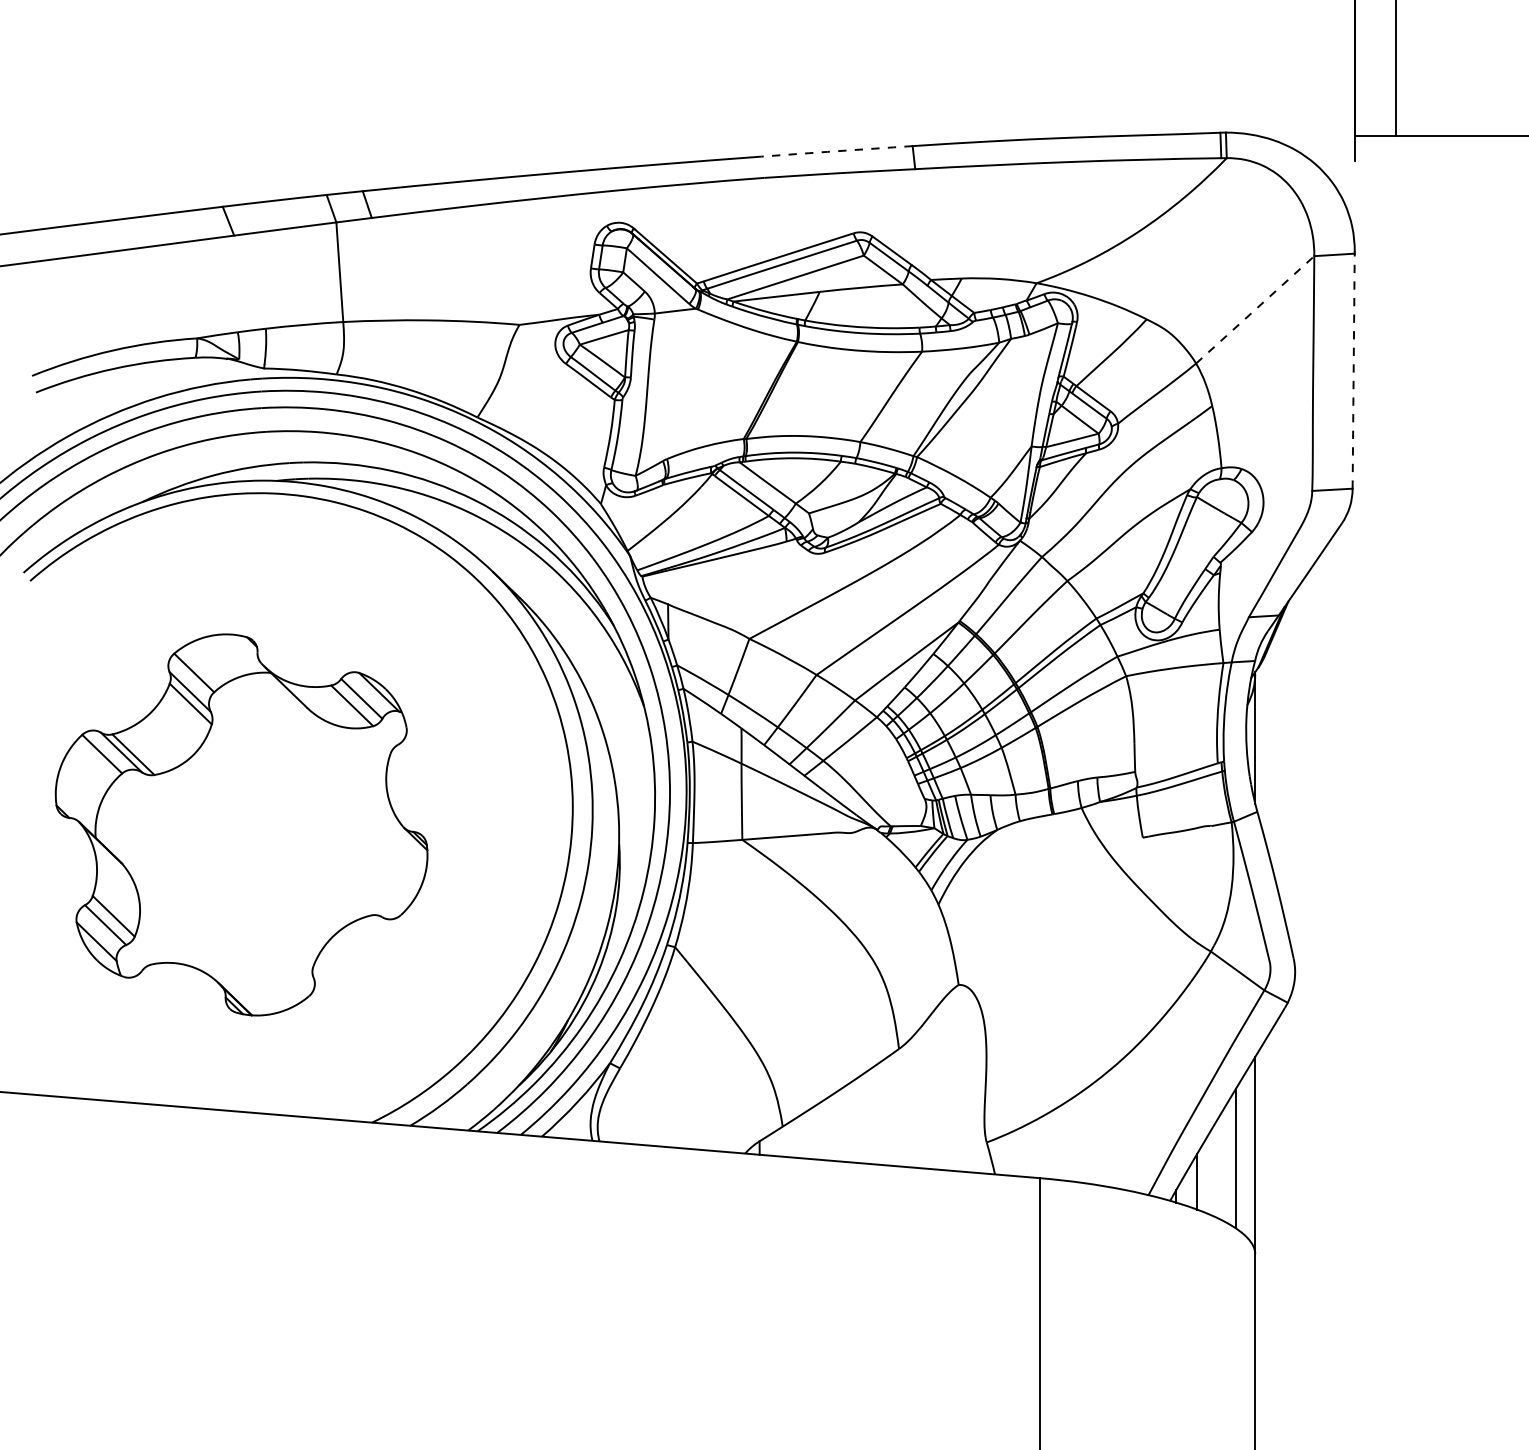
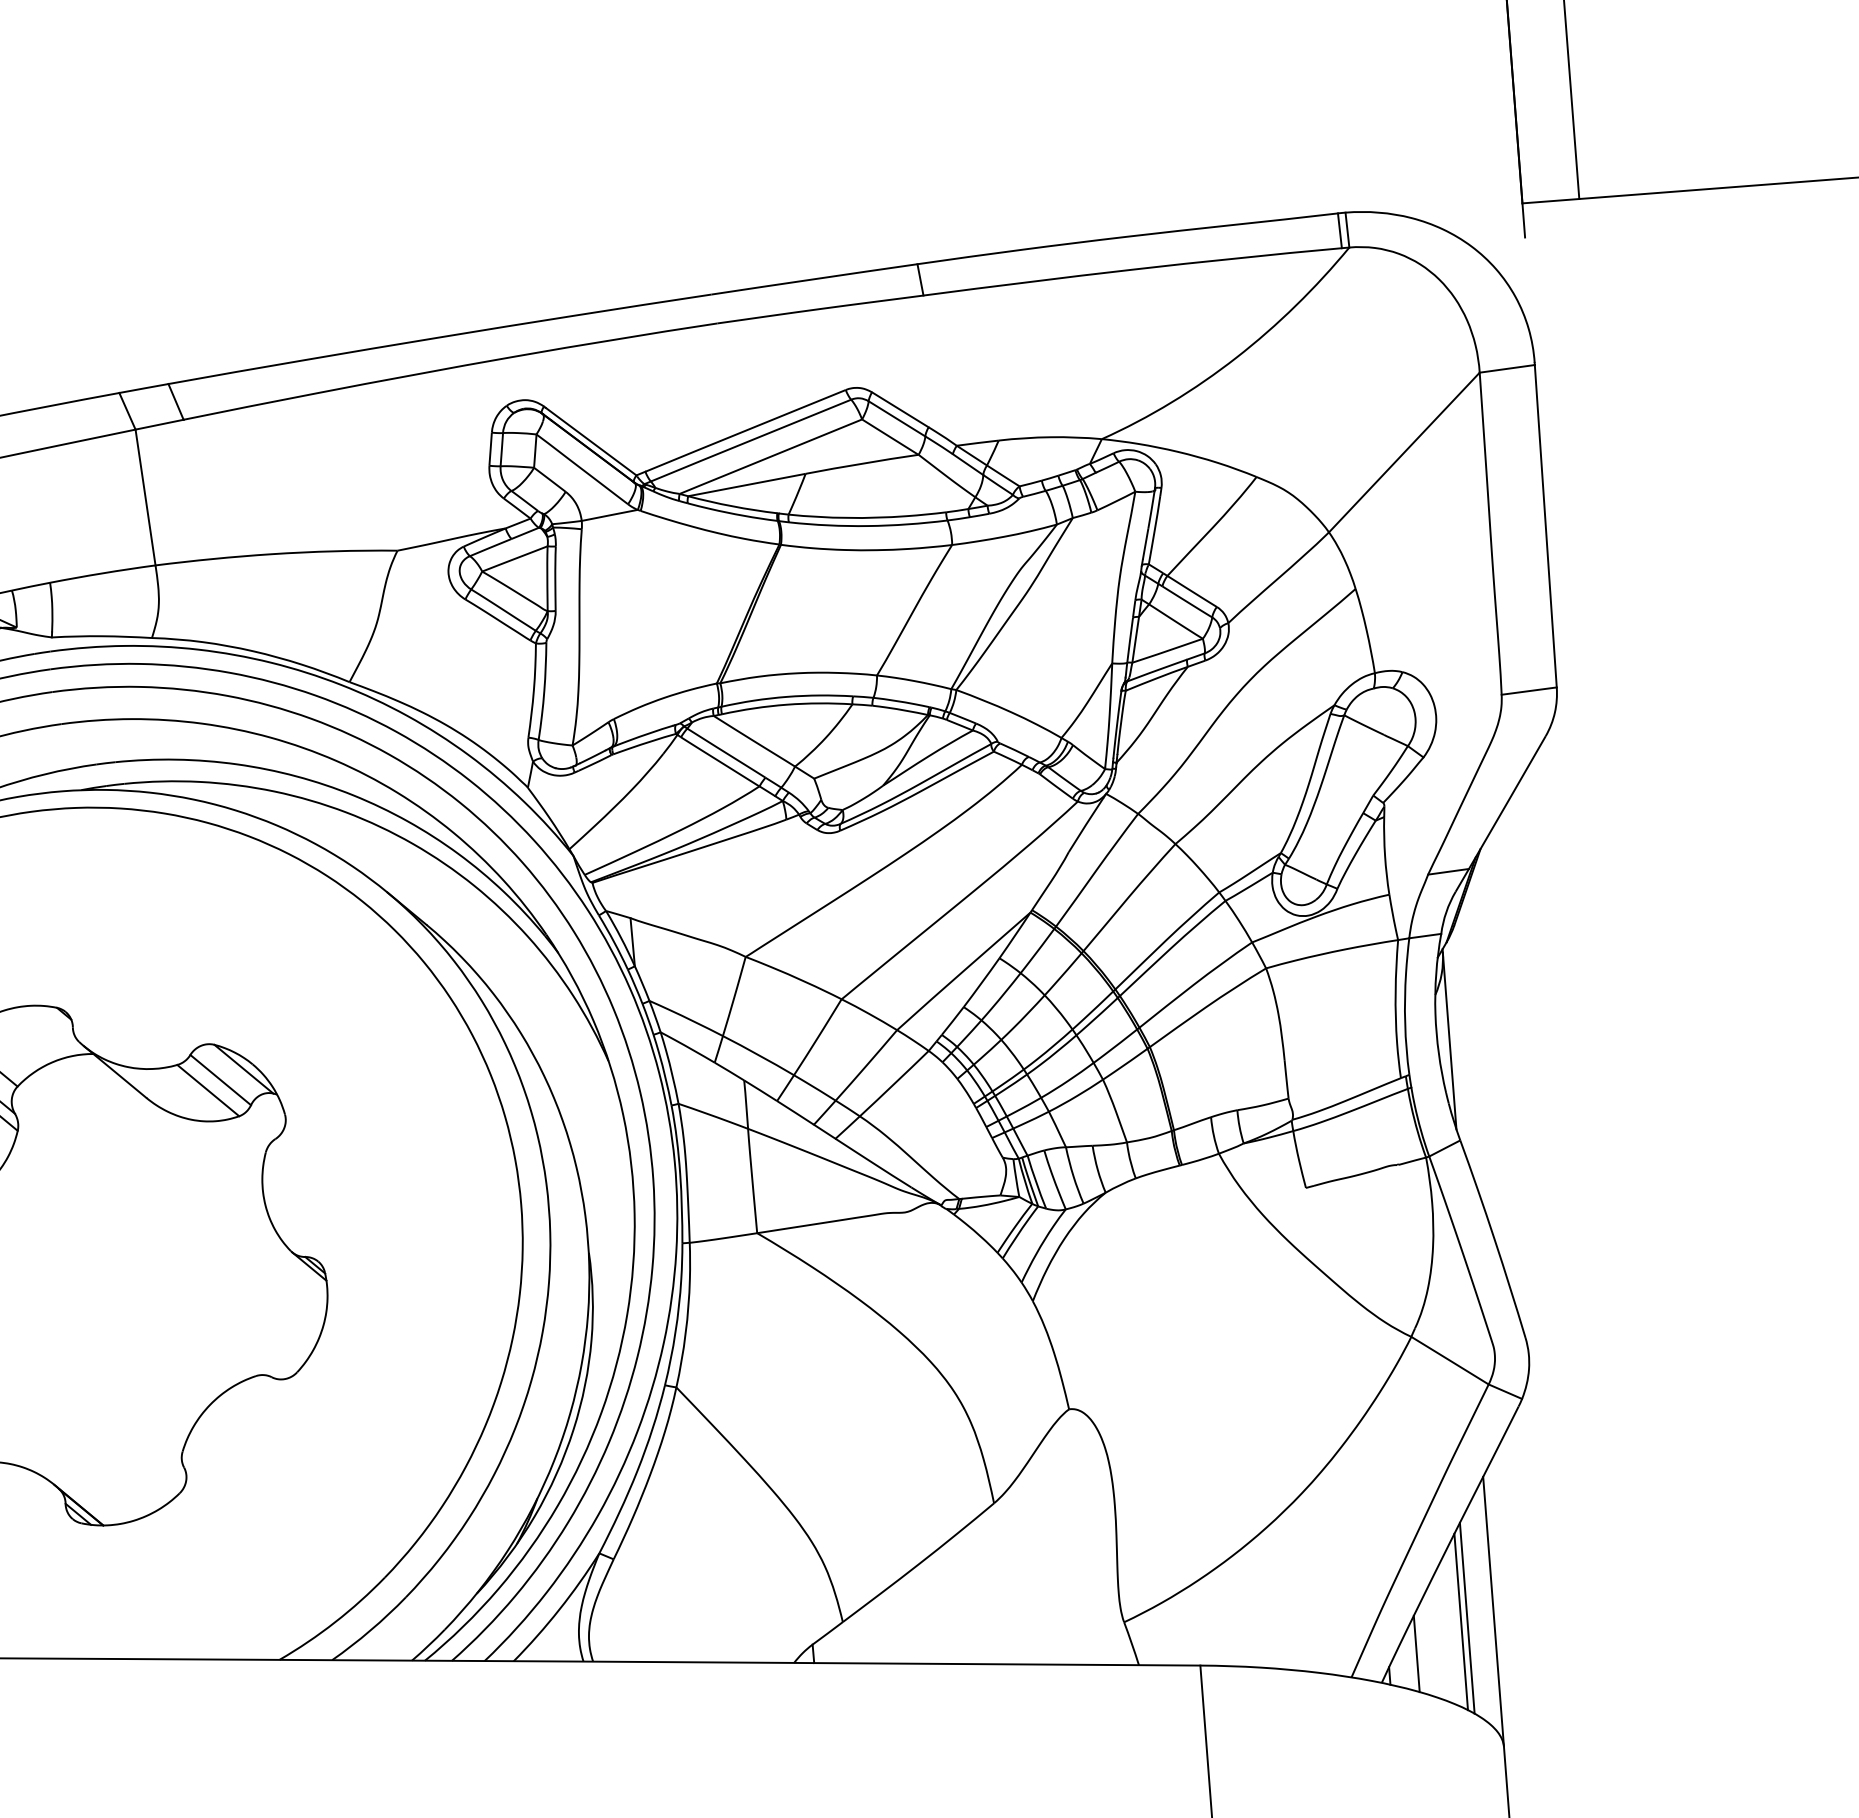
arc: (837, 151) -> (815, 279), dashed -> solid
line: (1255, 309) -> (1404, 452), dashed -> solid
line: (1353, 371) -> (1545, 526), dashed -> solid
line: (1231, 1160) -> (1461, 1621), added

